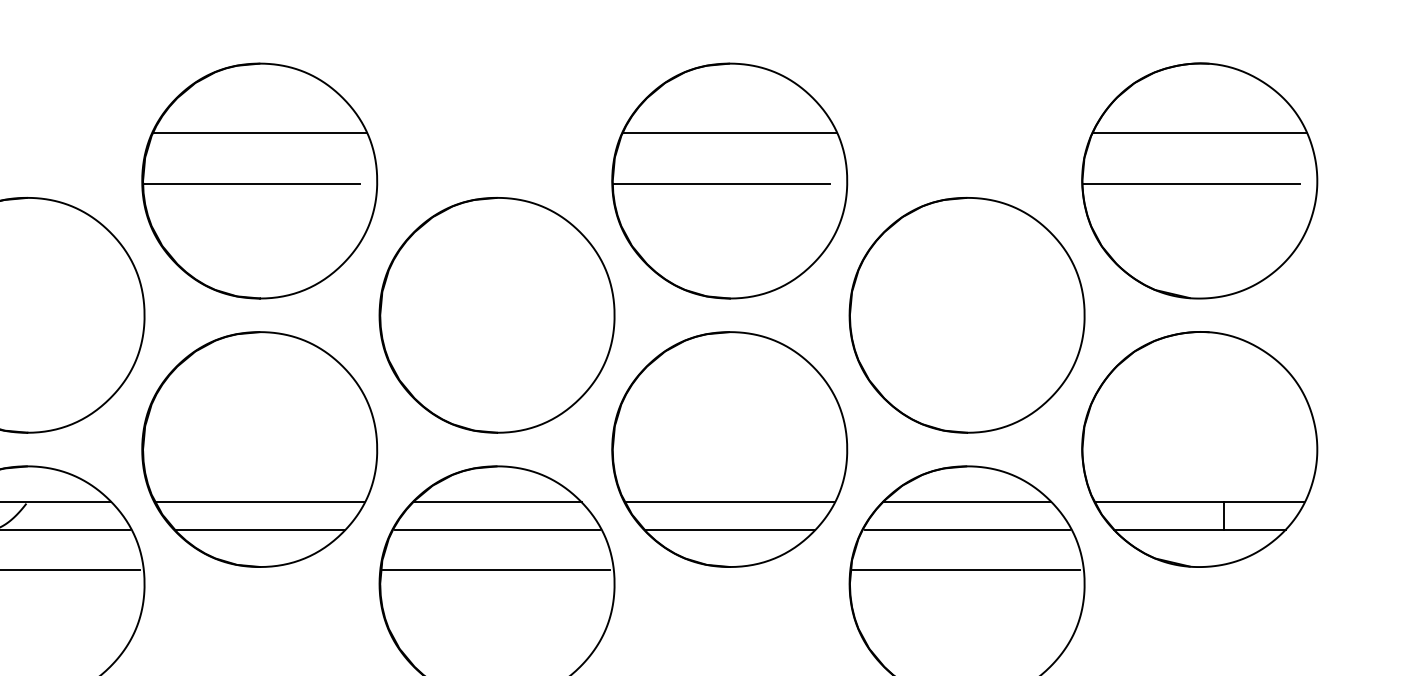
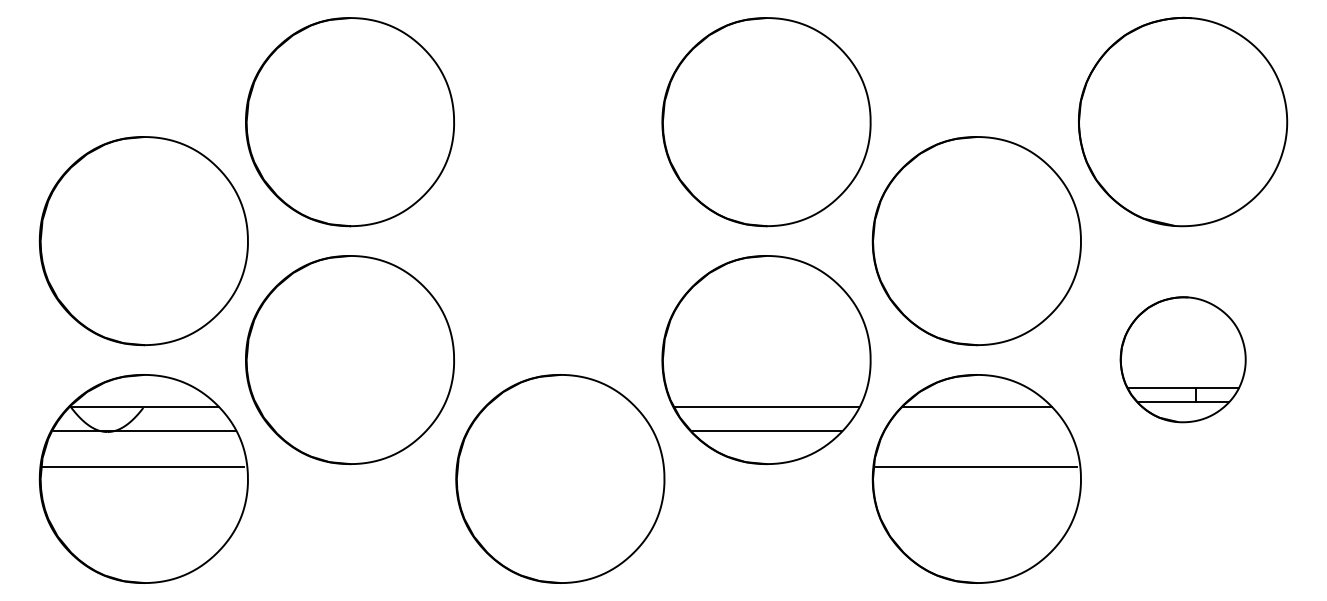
line: (260, 132) -> (350, 79), removed
line: (729, 132) -> (766, 79), removed
line: (1199, 132) -> (1182, 79), removed
line: (251, 183) -> (342, 124), removed
line: (720, 183) -> (758, 124), removed
line: (1191, 183) -> (1175, 124), removed
part: (497, 315) -> (560, 241), removed
part: (1200, 448) -> (1183, 359), size x0.6
line: (260, 502) -> (350, 406), removed
line: (497, 502) -> (560, 406), removed
line: (260, 530) -> (350, 431), removed
line: (497, 530) -> (560, 431), removed
line: (966, 530) -> (976, 431), removed
line: (496, 569) -> (559, 466), removed

